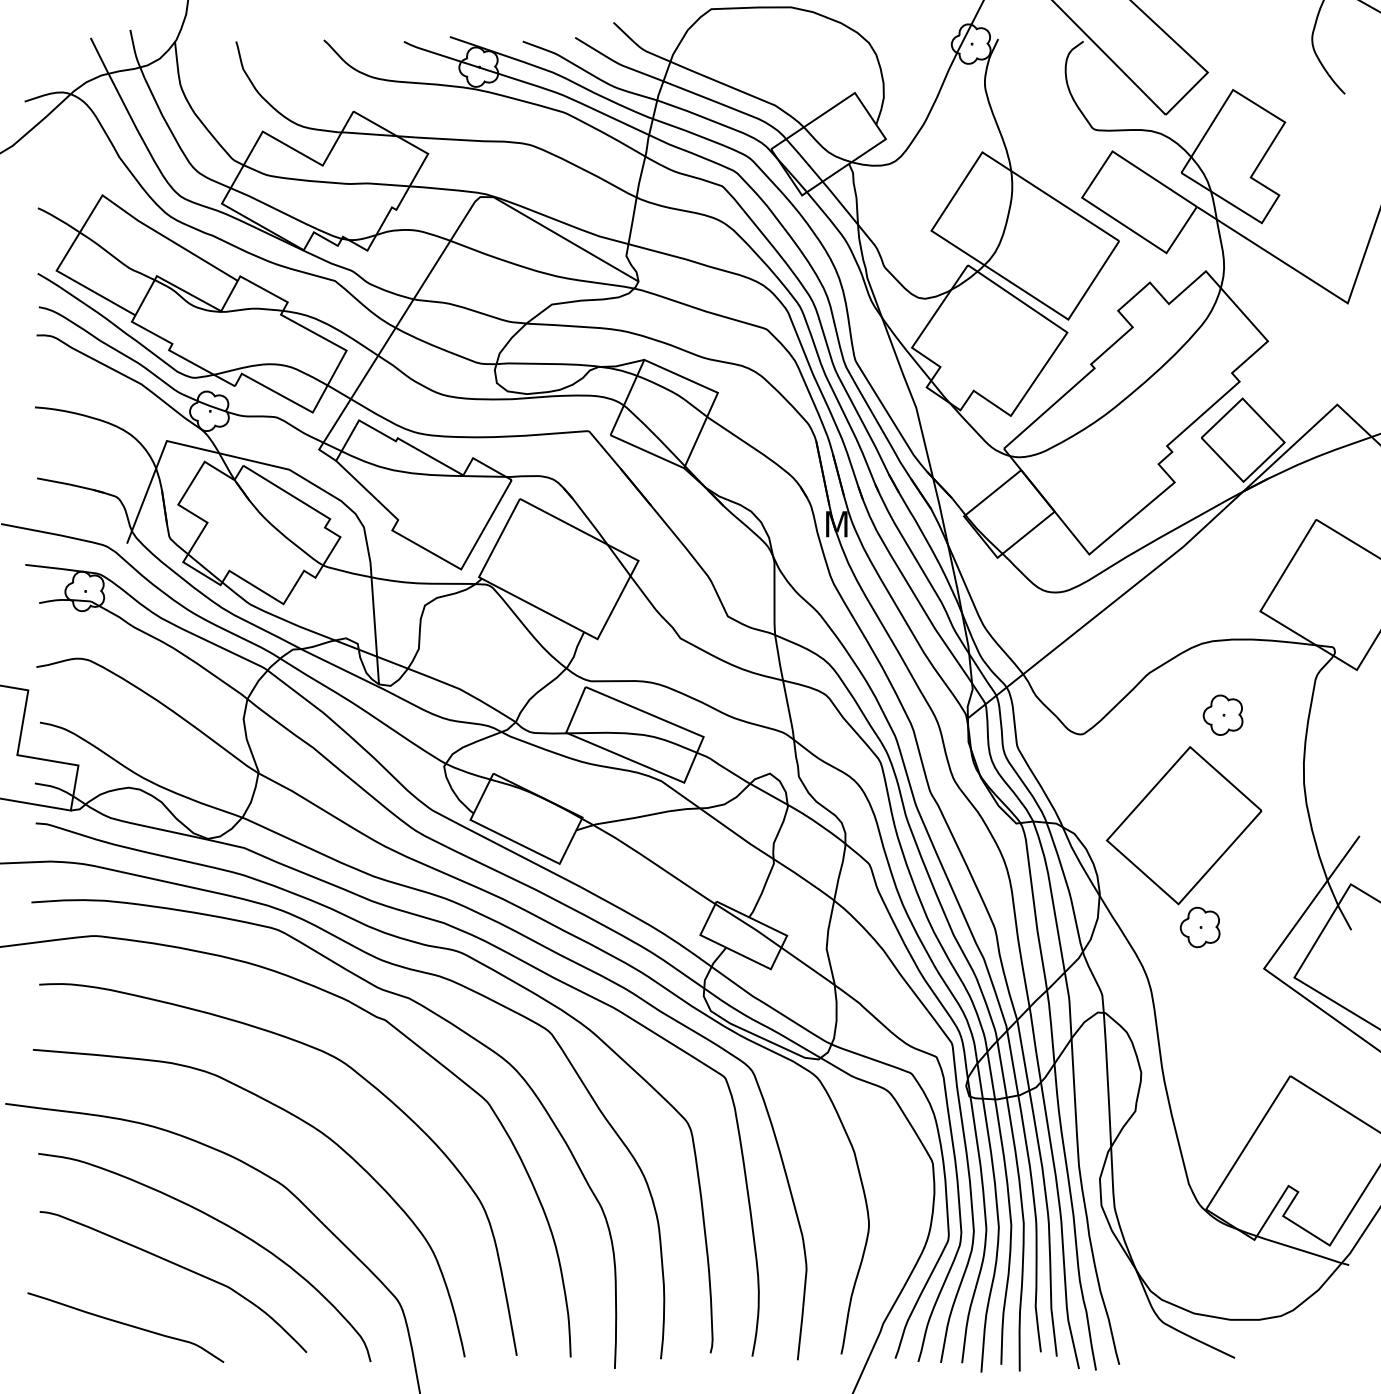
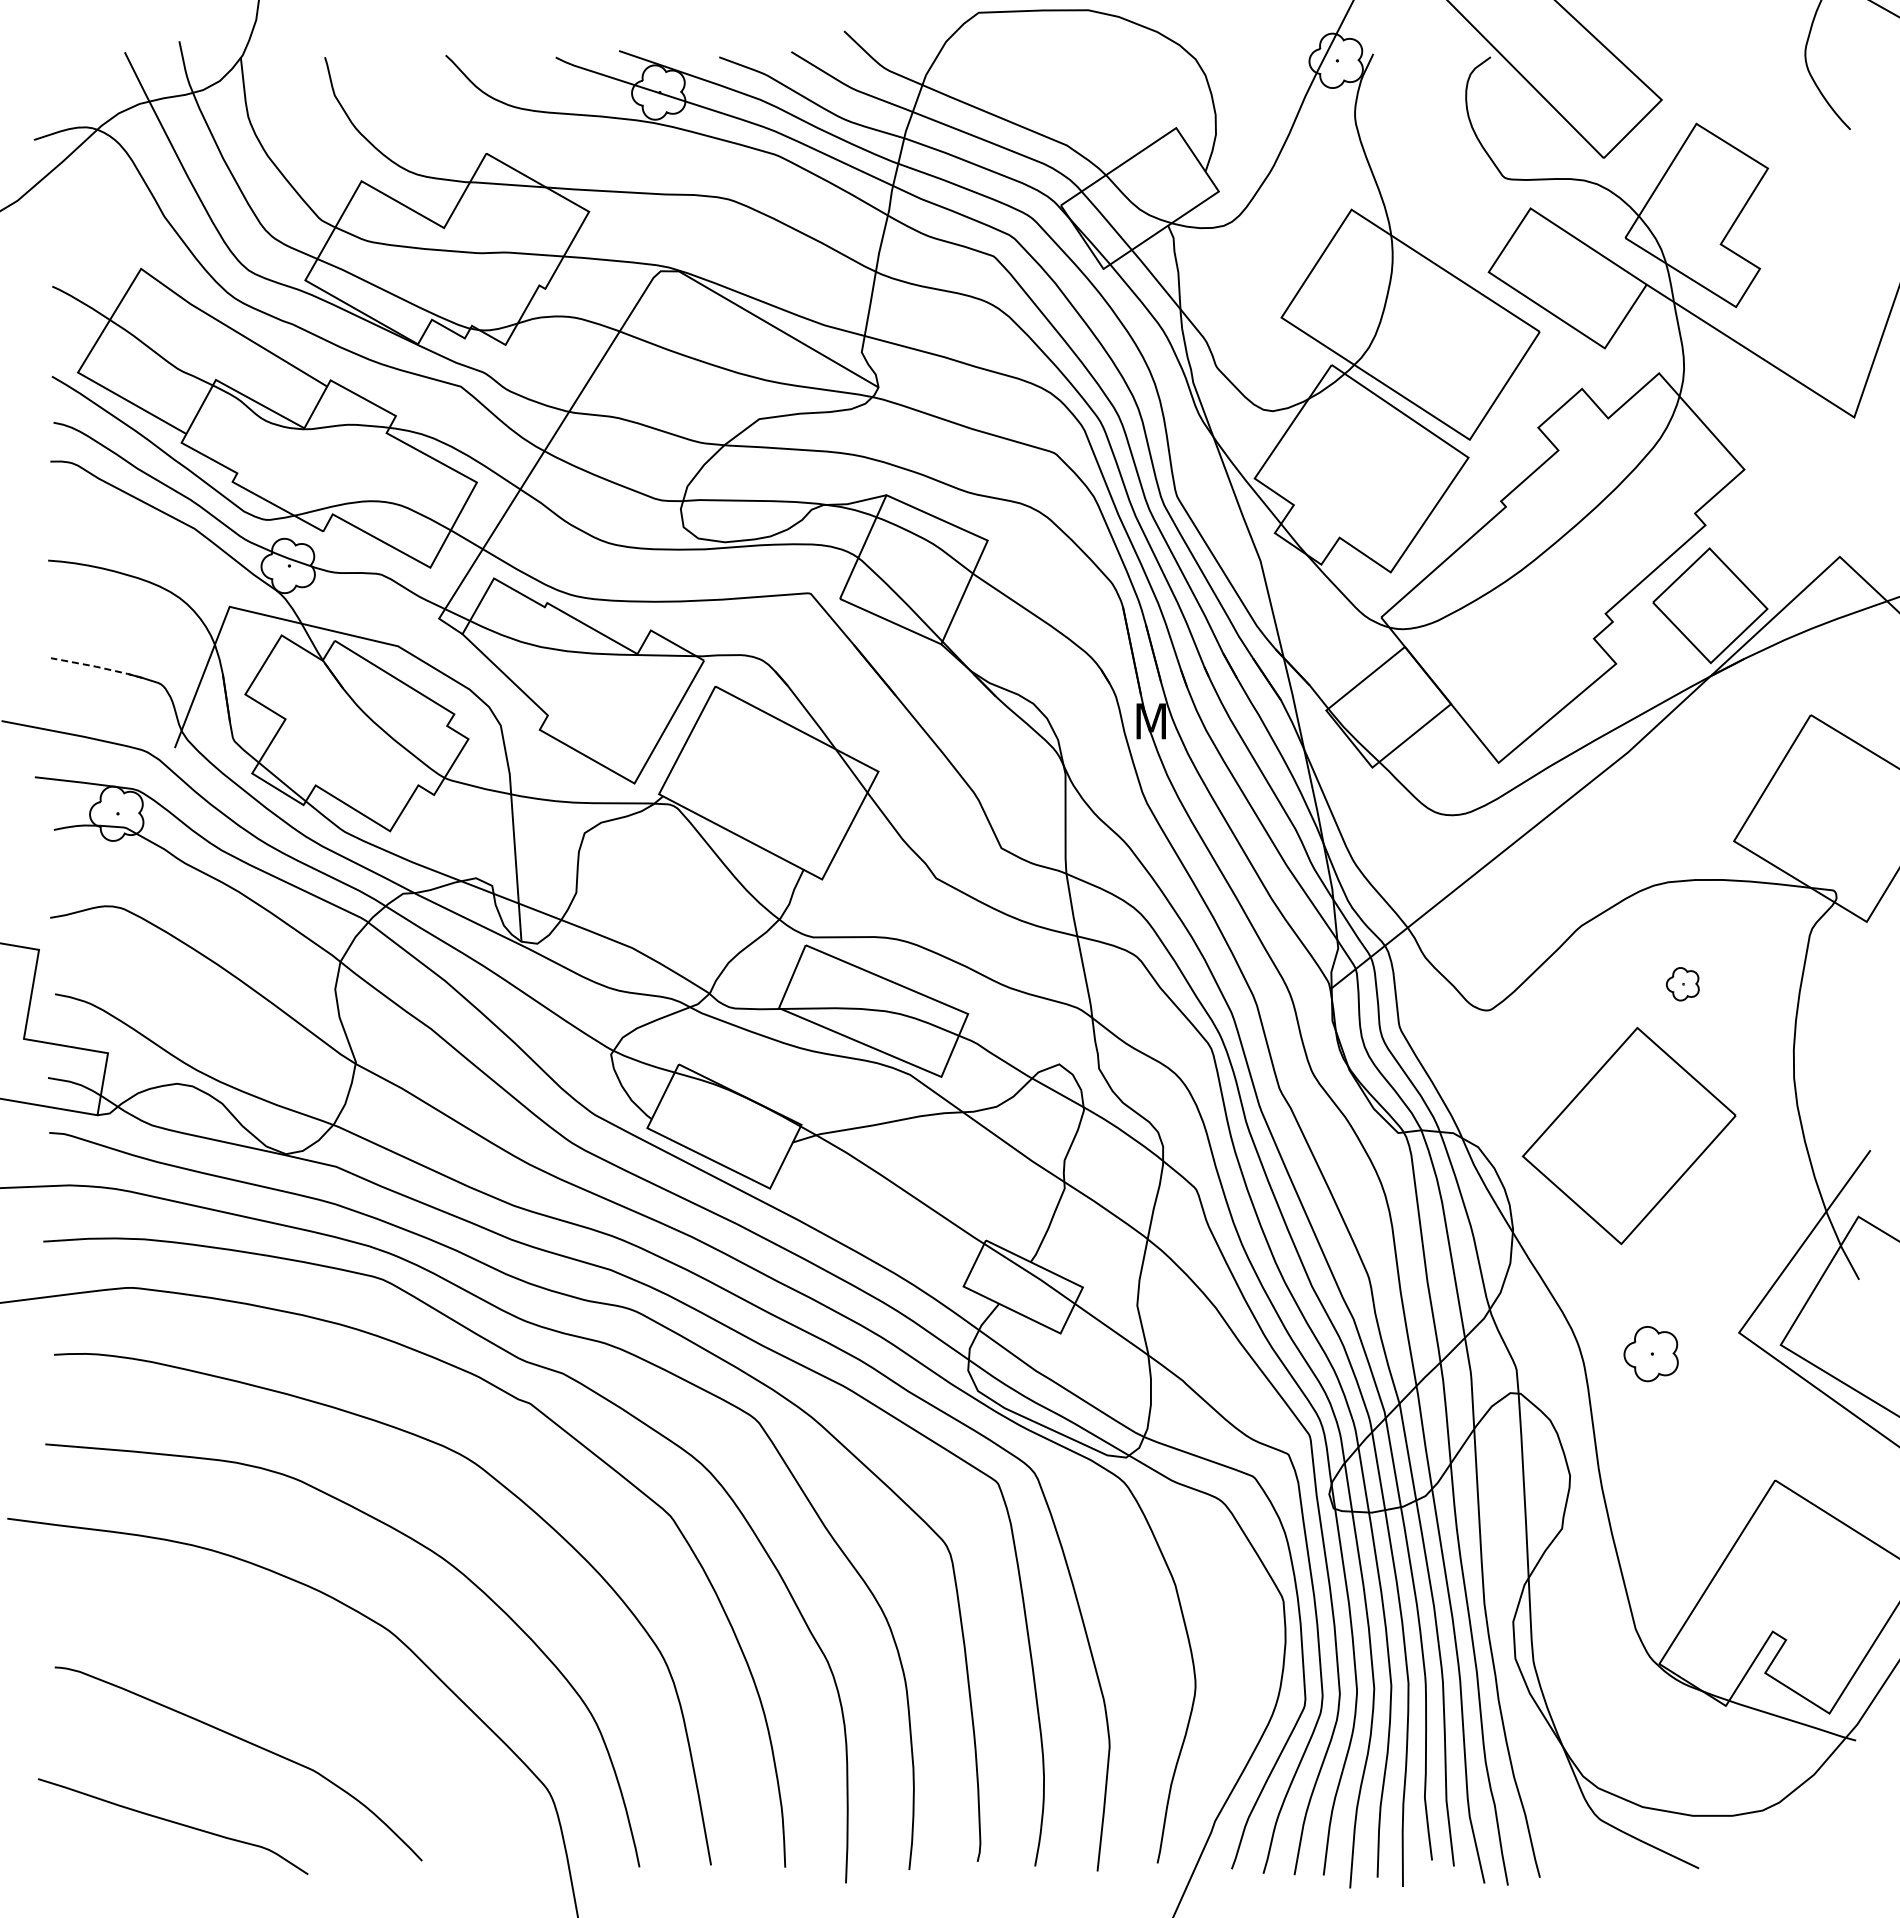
line: (70, 484) -> (97, 666), solid -> dashed
part: (1222, 715) -> (1682, 984), size x0.6
part: (1199, 927) -> (1650, 1354), moved
curve: (222, 1223) -> (305, 1683), removed

